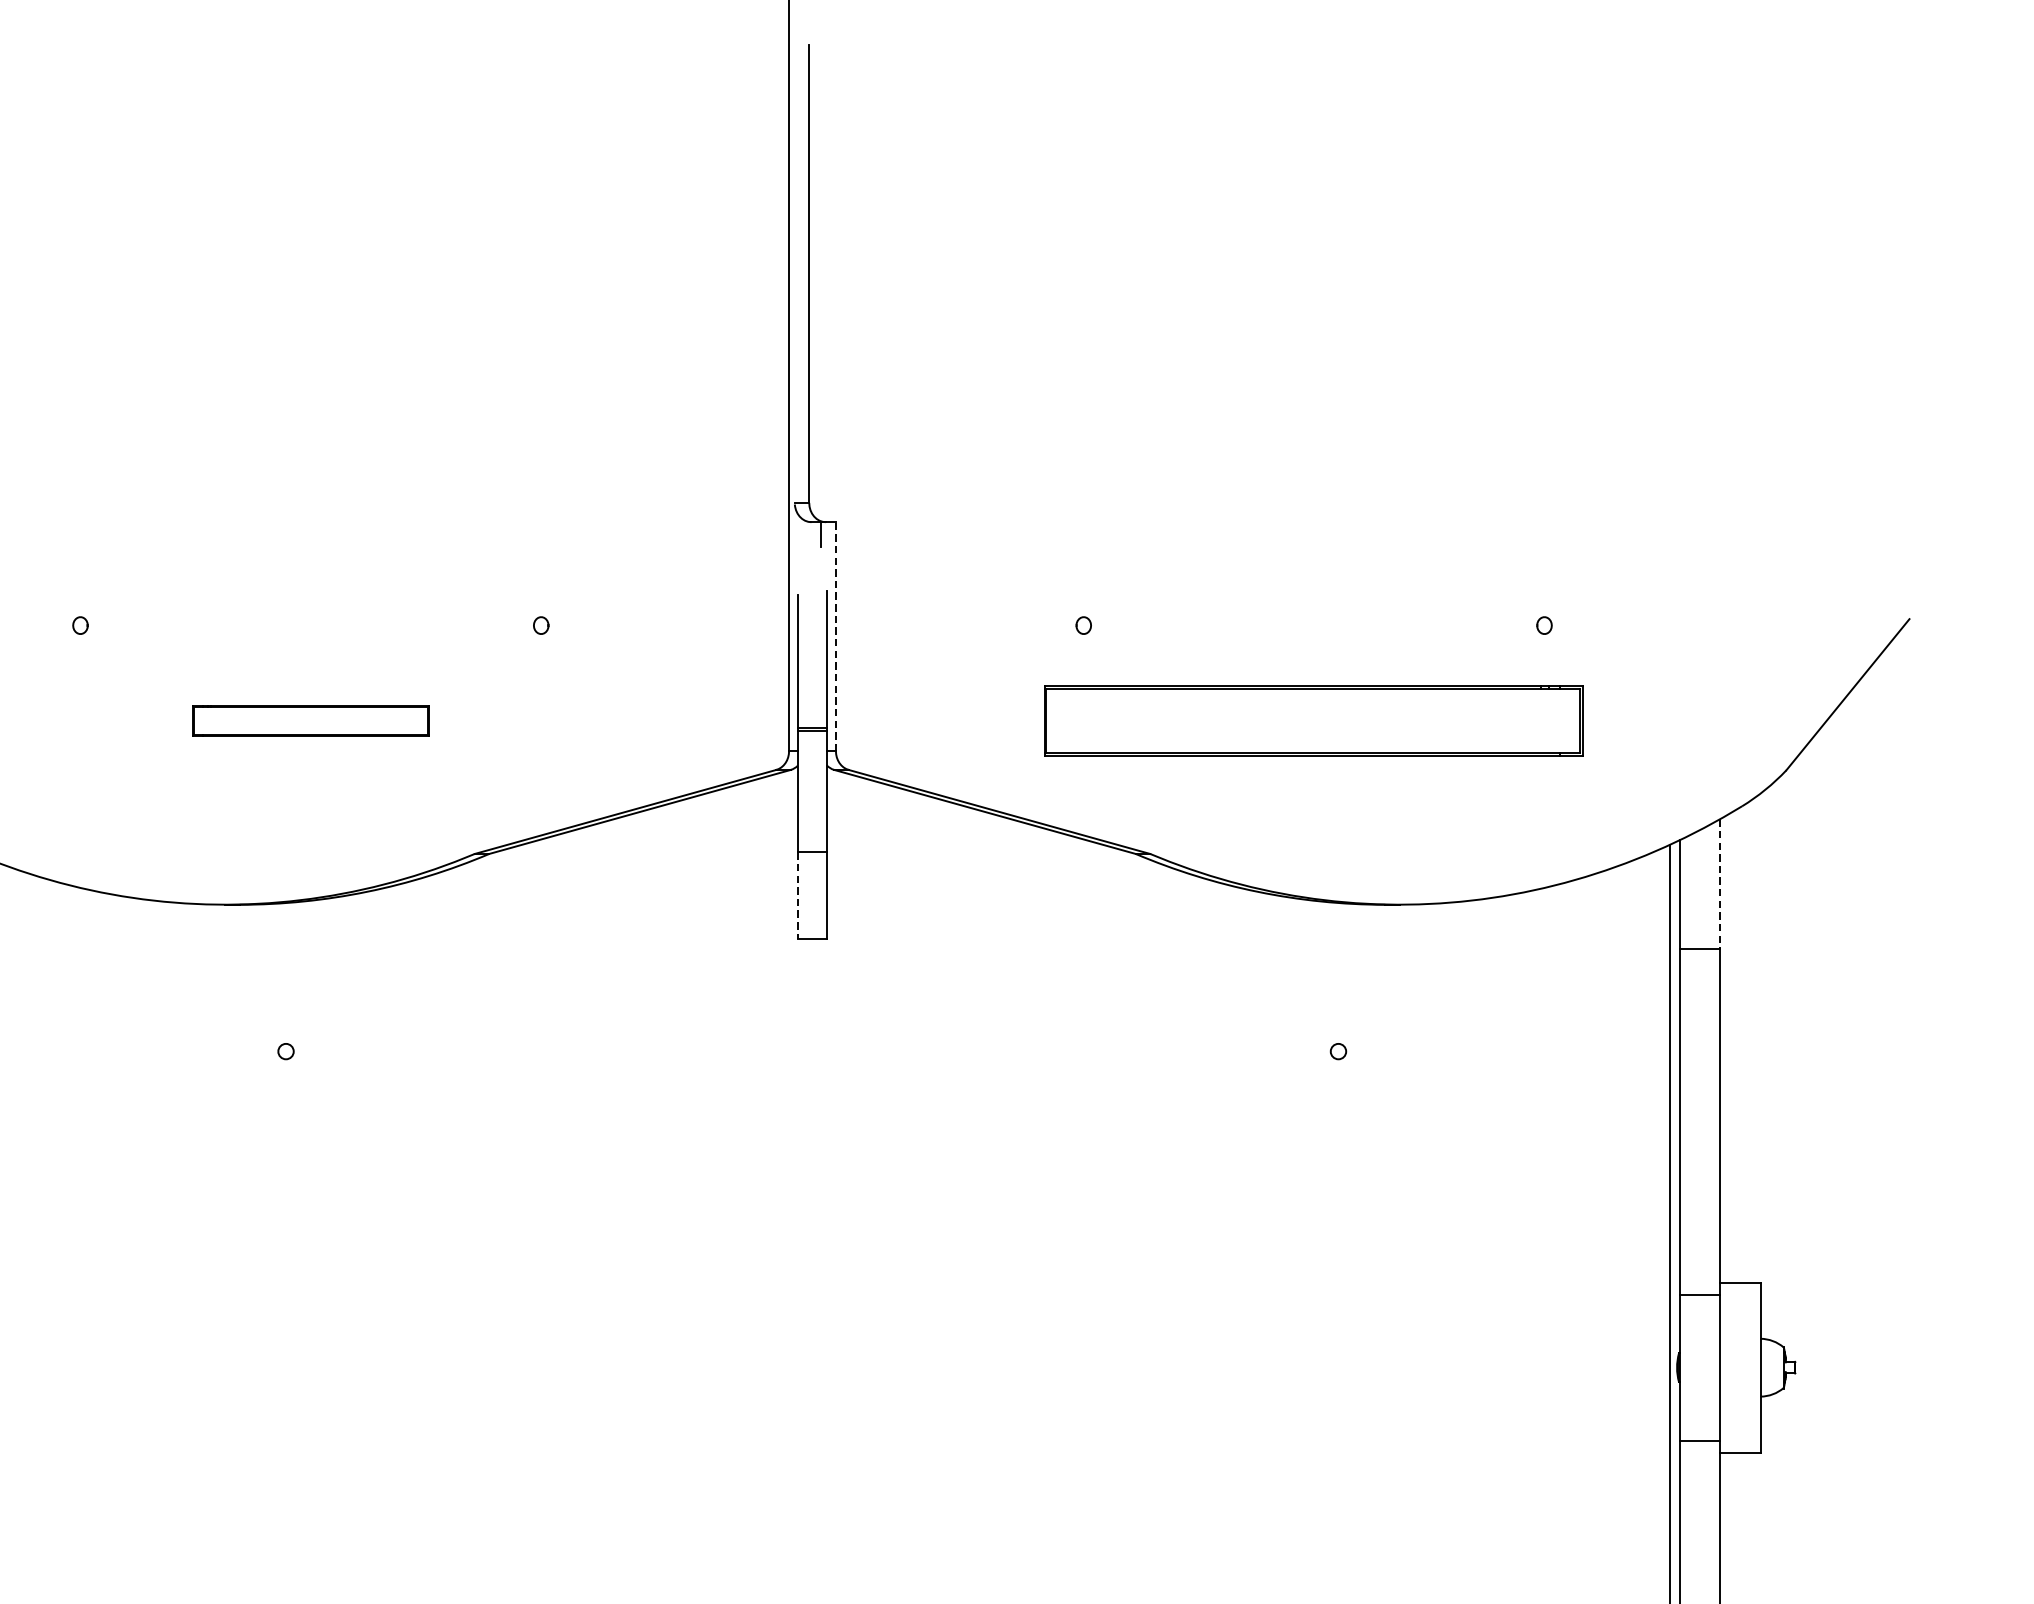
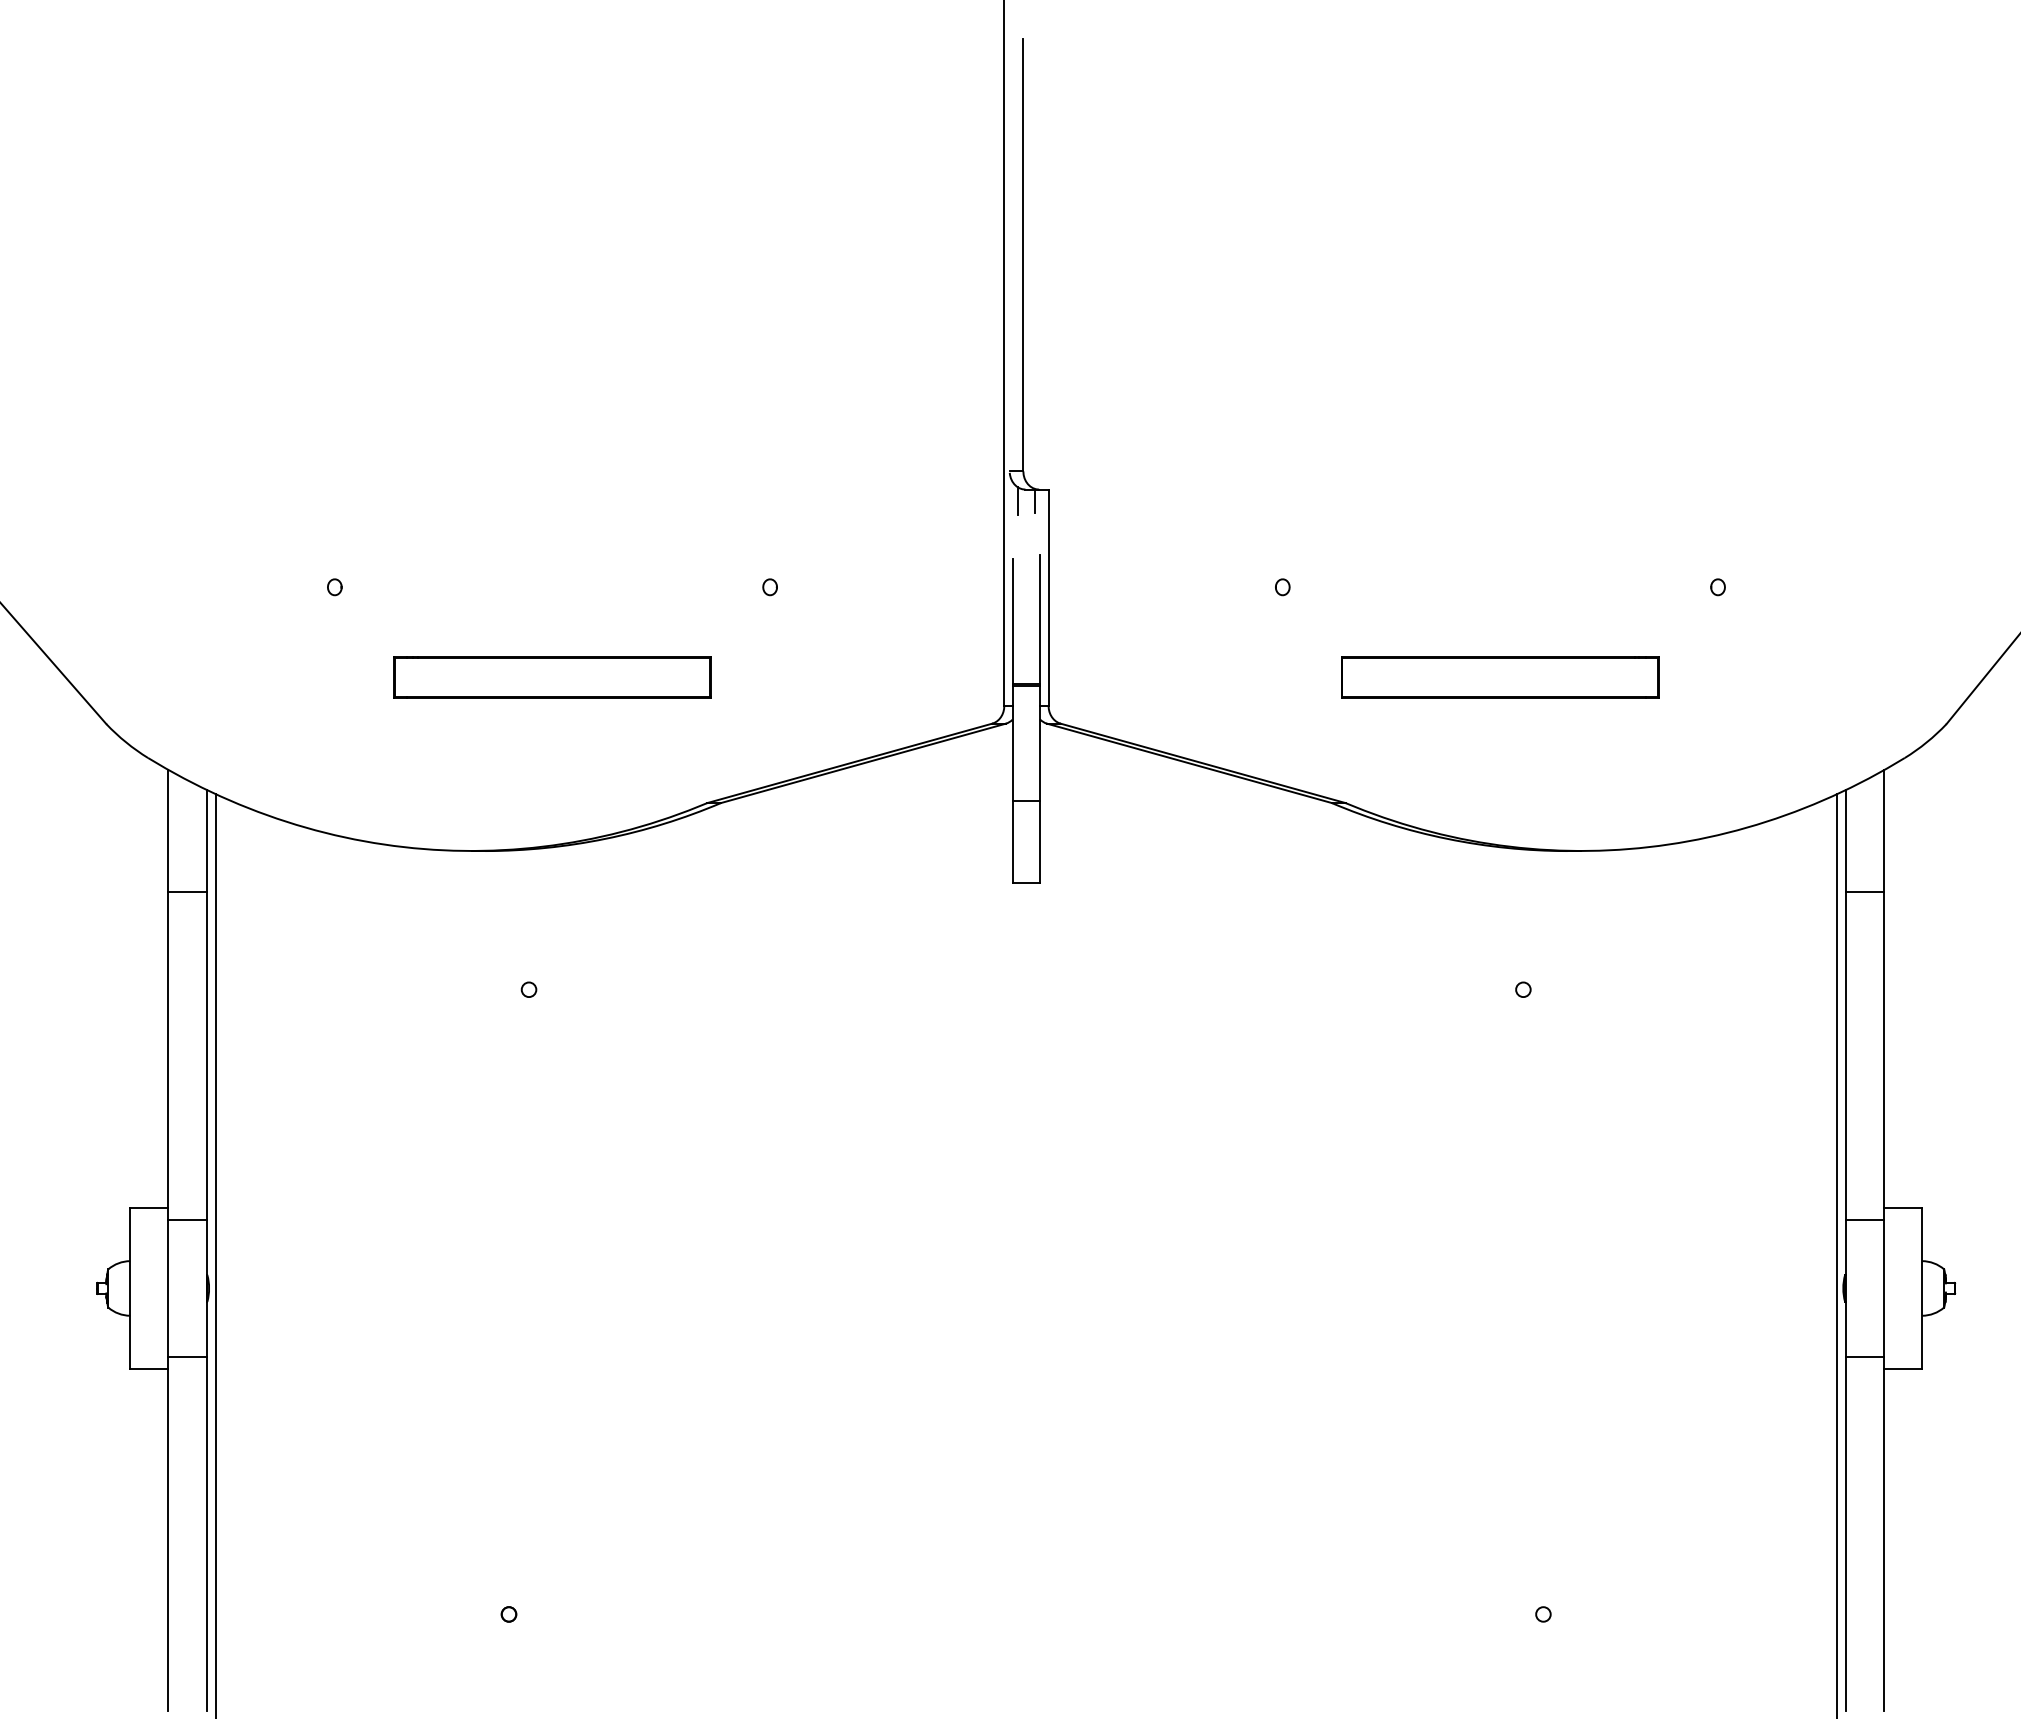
line: (803, 534) -> (1017, 501), added
line: (835, 636) -> (1048, 597), dashed -> solid
part: (310, 721) -> (552, 677), size x1.43
part: (1314, 721) -> (1500, 677), size x0.62
line: (1720, 884) -> (1884, 831), dashed -> solid
line: (797, 895) -> (1012, 842), dashed -> solid

